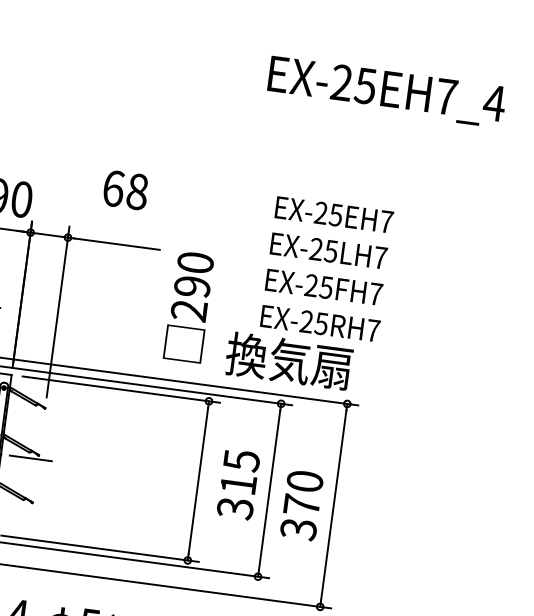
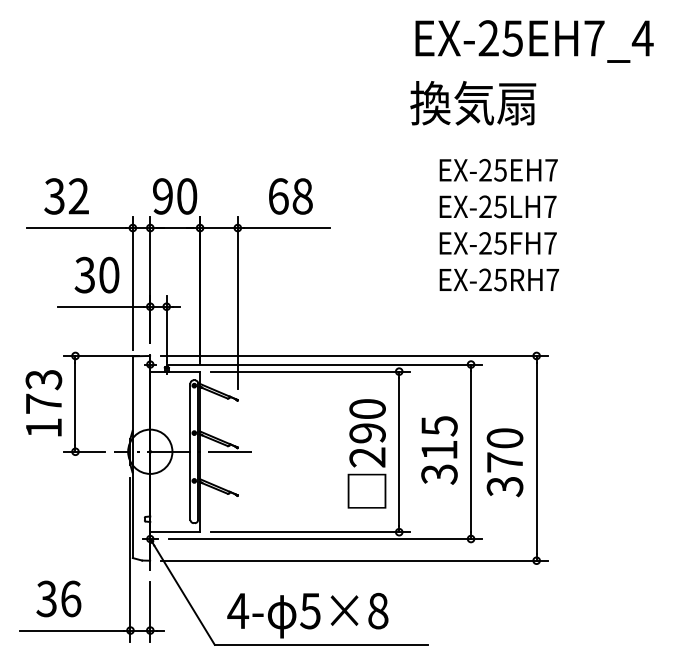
text: (125, 190) -> (290, 196), moved
text: (188, 306) -> (366, 453), moved
text: (289, 361) -> (473, 103), moved

